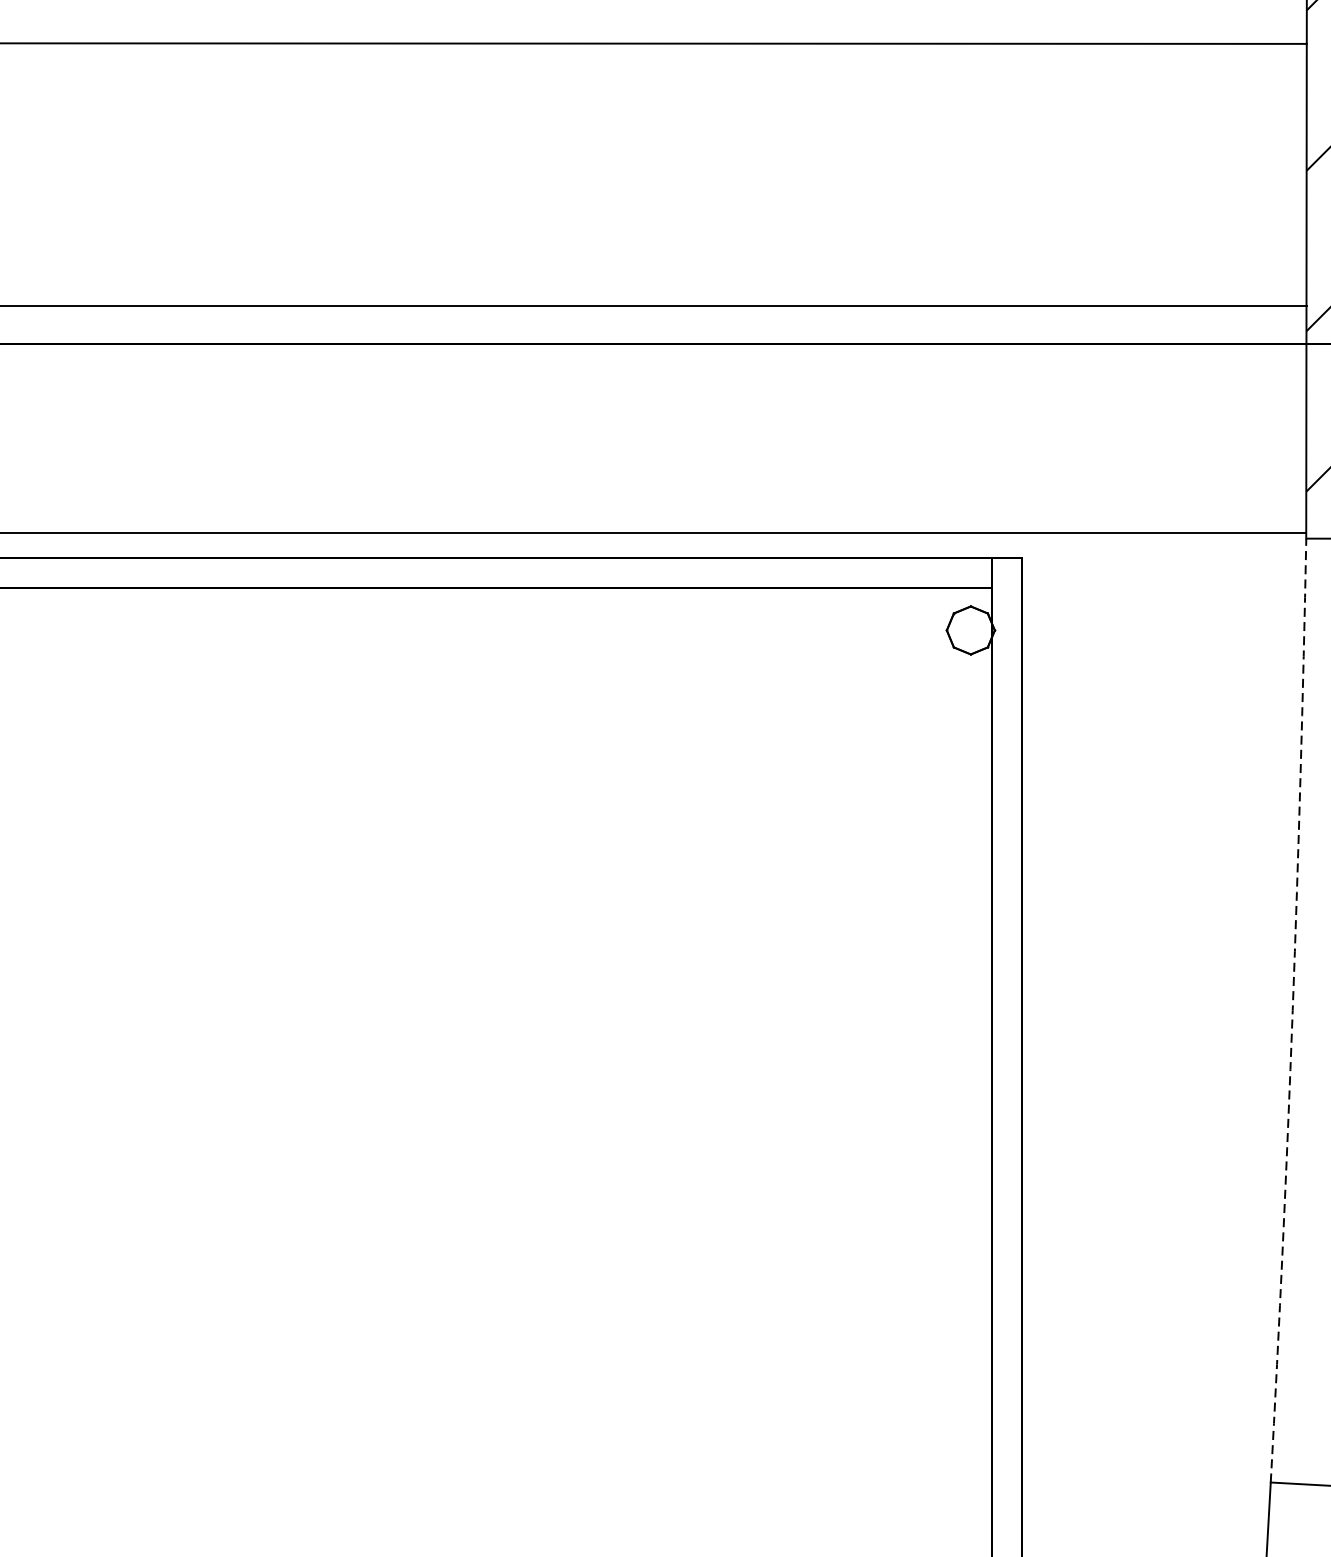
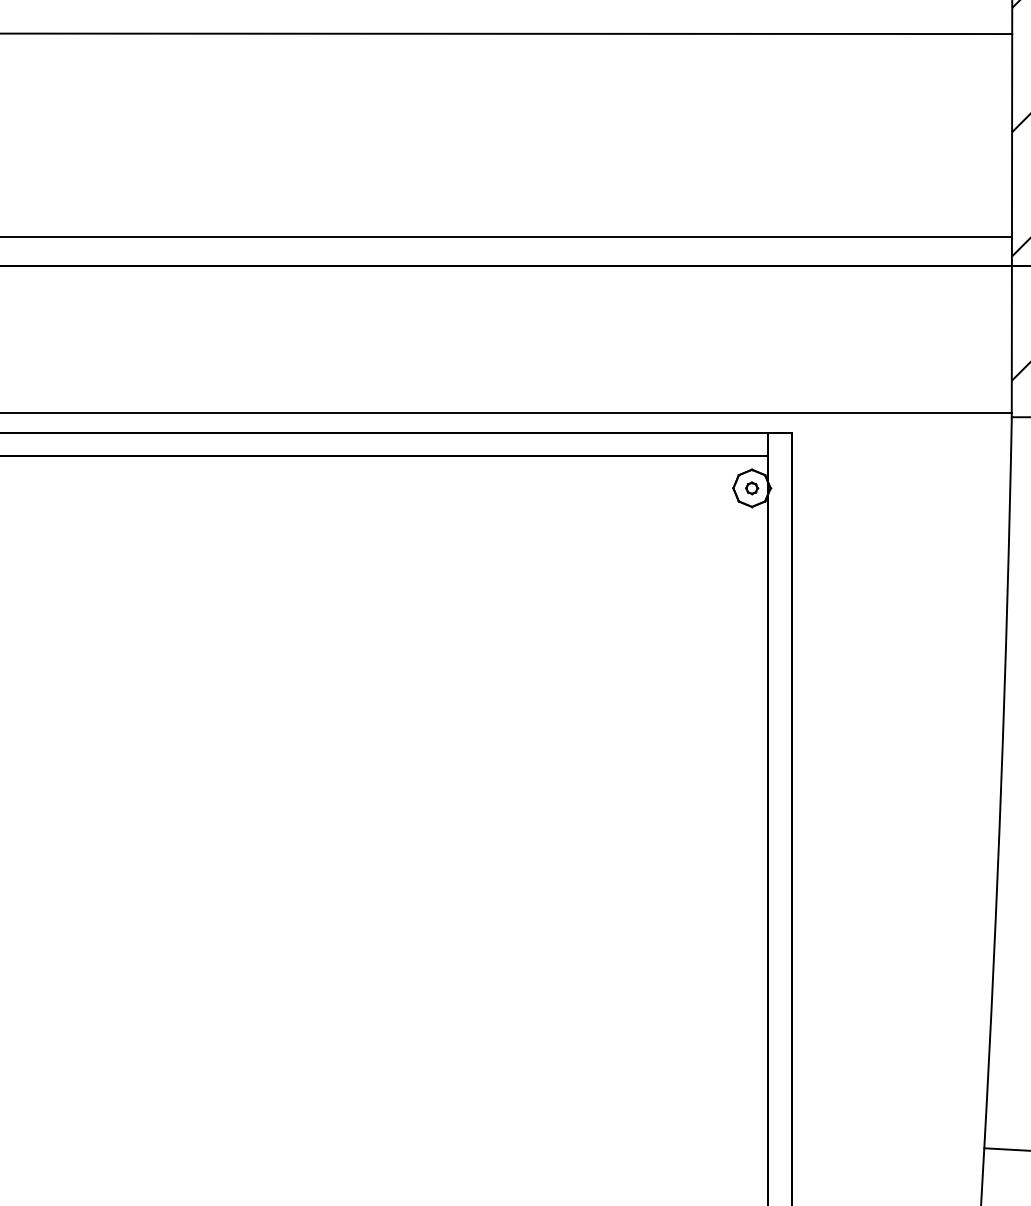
part: (971, 630) -> (752, 488), added
arc: (1292, 1010) -> (1001, 782), dashed -> solid

